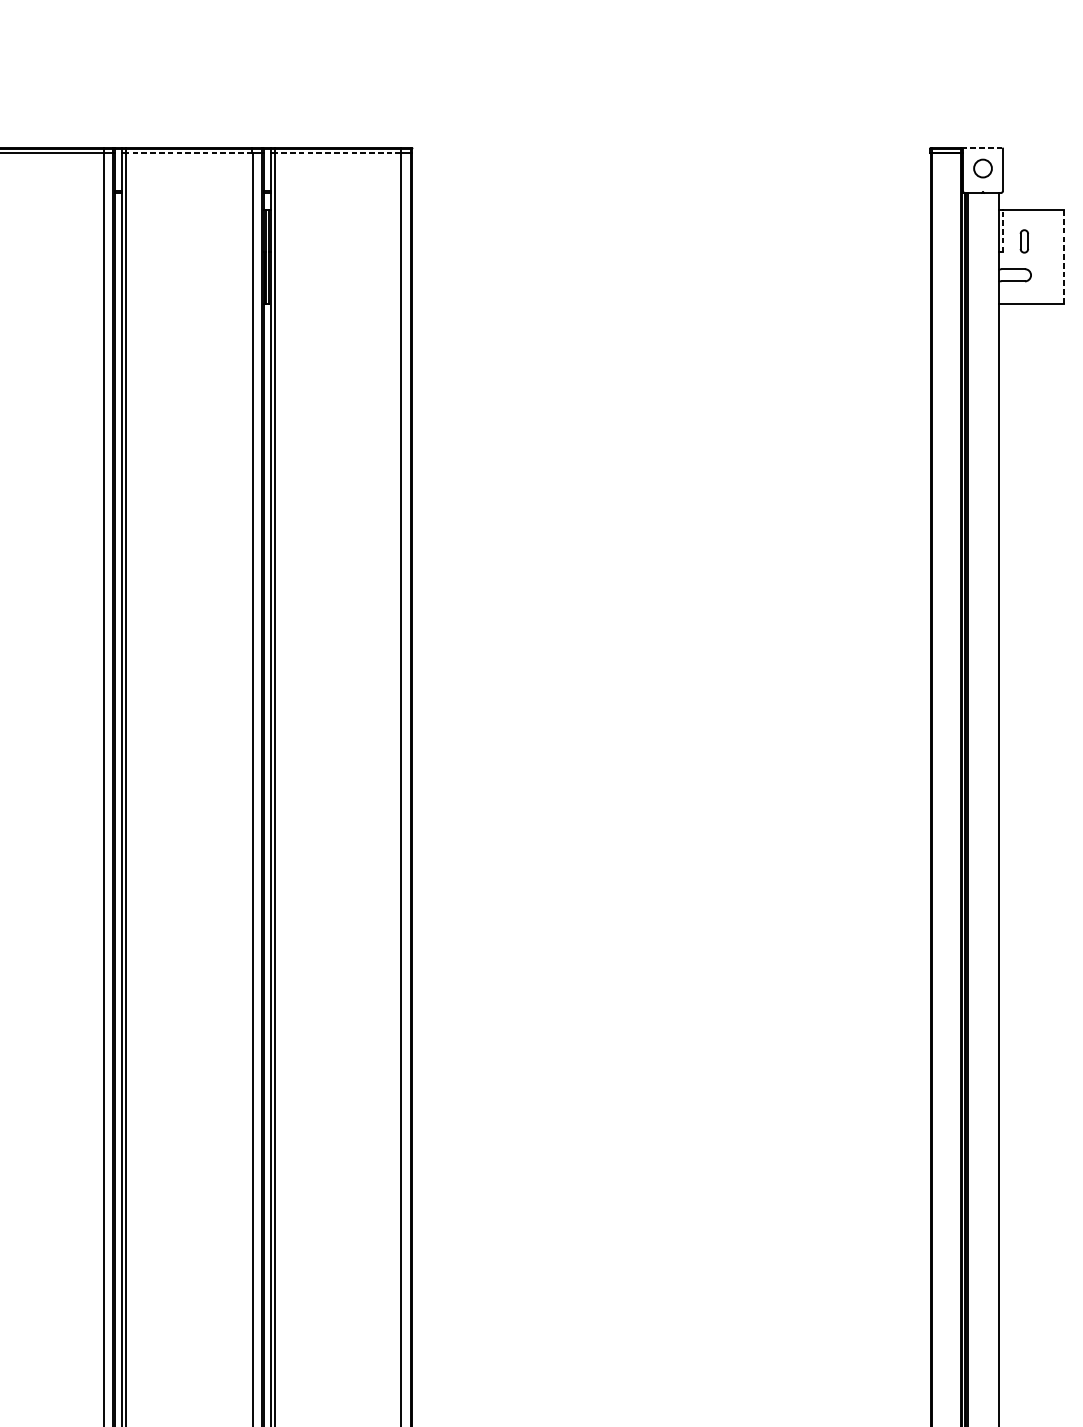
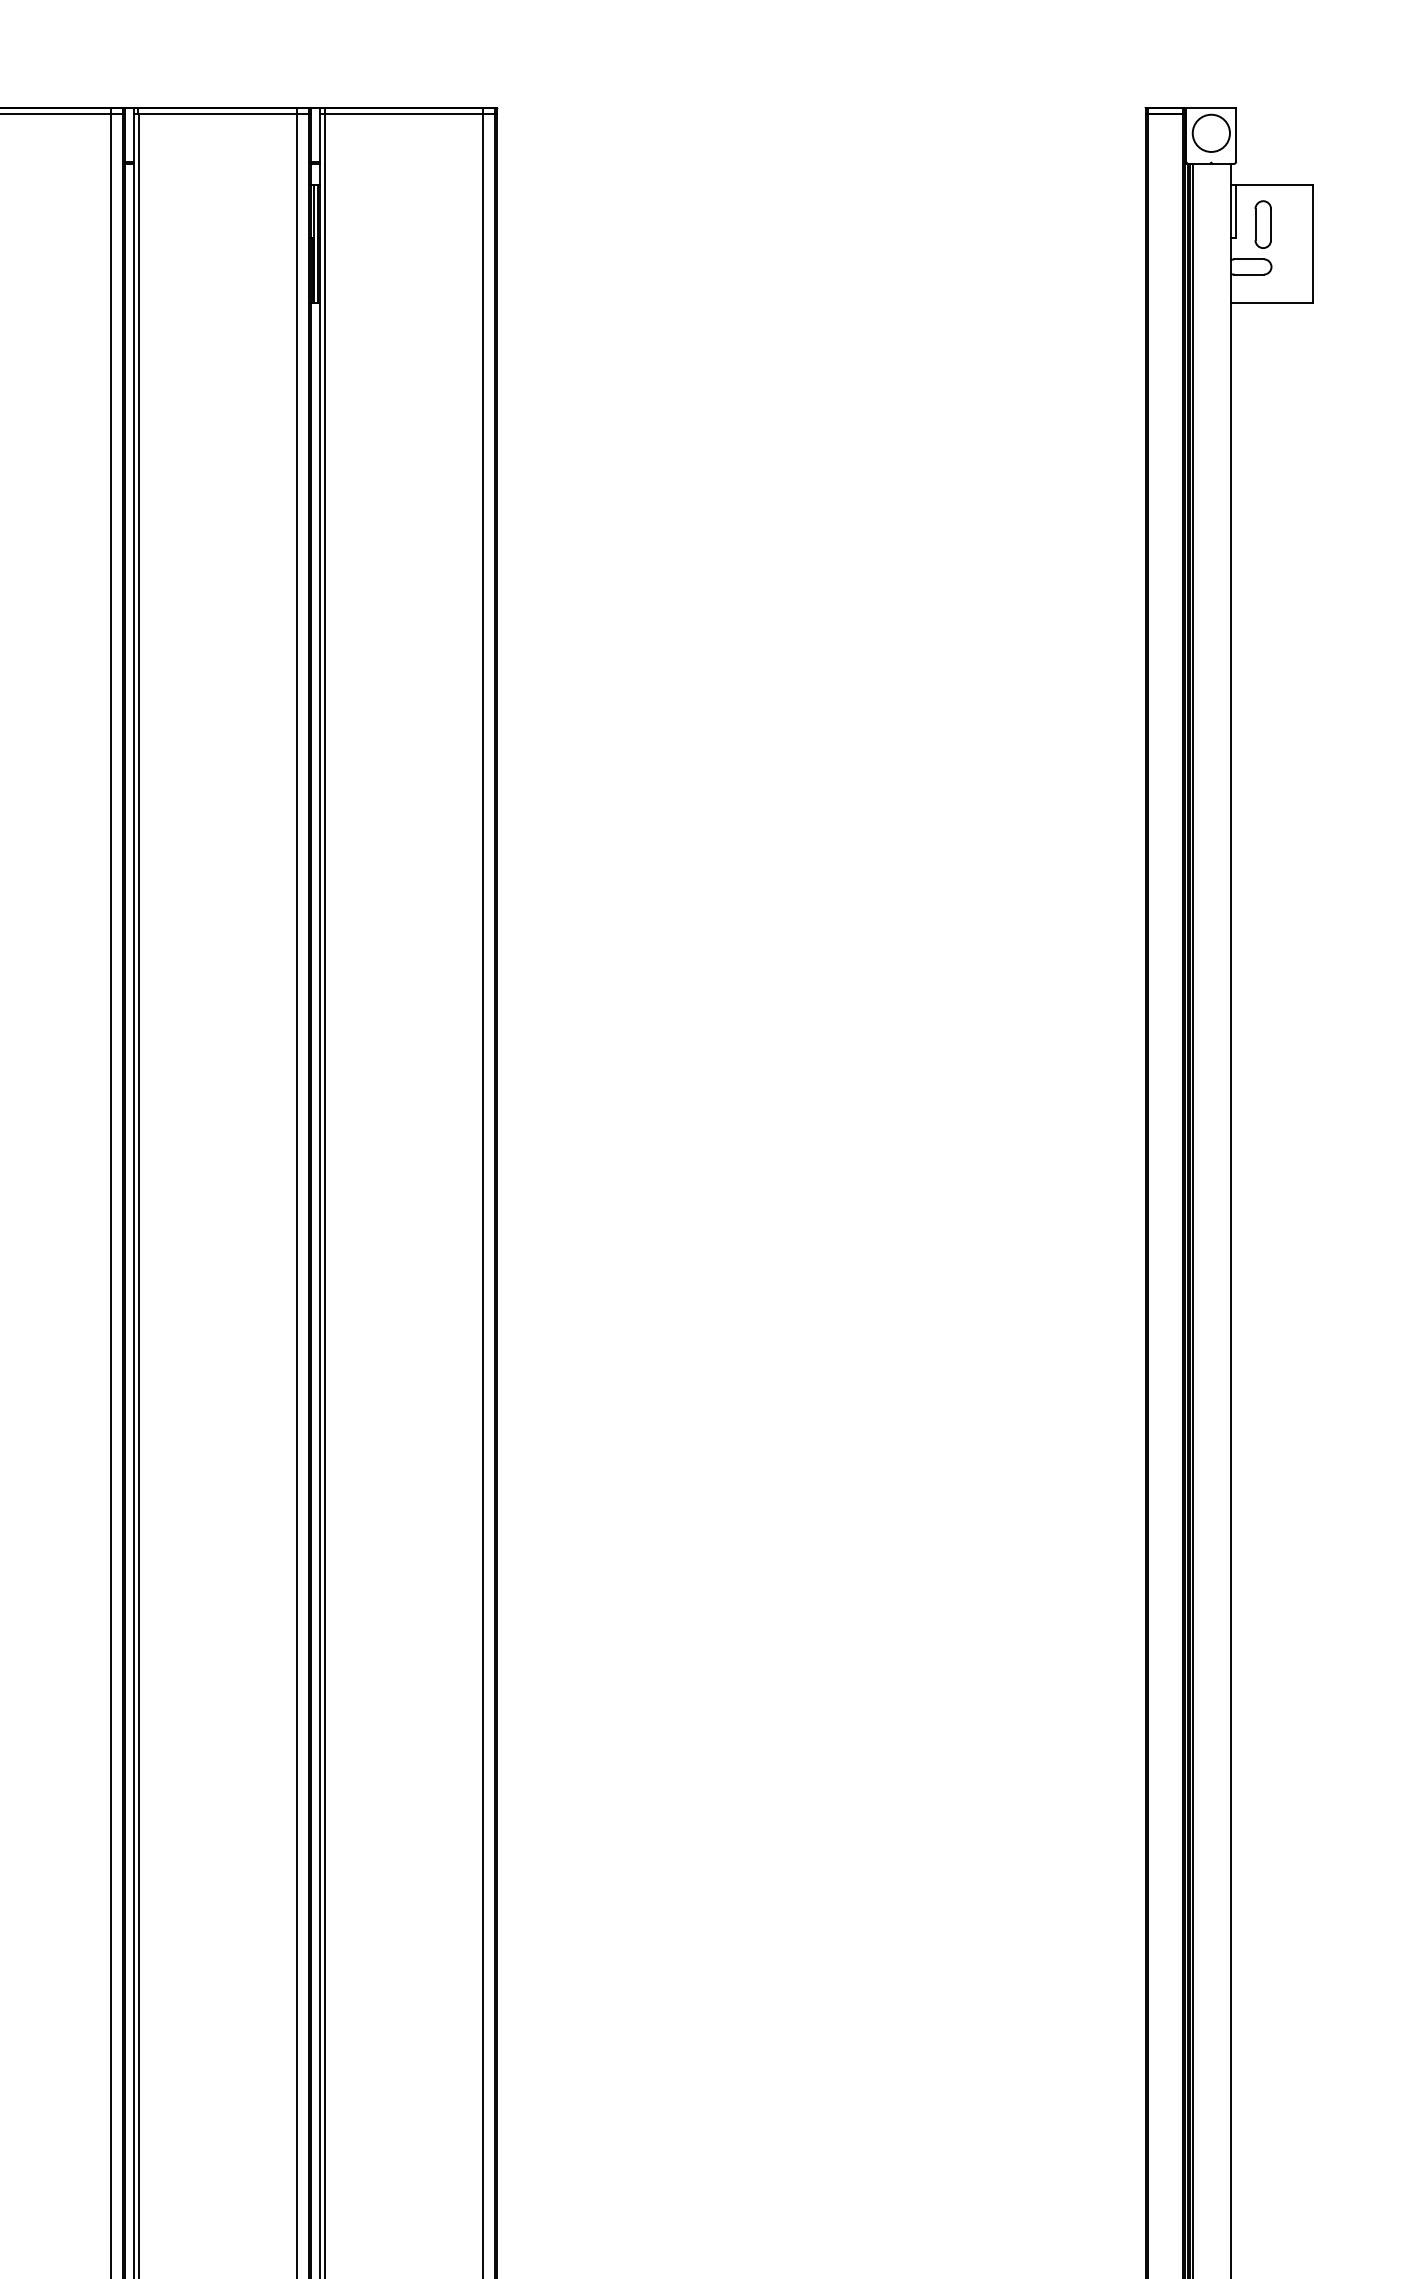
line: (982, 147) -> (1210, 107), dashed -> solid
line: (189, 152) -> (217, 113), dashed -> solid
line: (337, 152) -> (403, 113), dashed -> solid
circle: (982, 167) -> (1210, 132), size x1.67
line: (1003, 230) -> (1236, 211), dashed -> solid
part: (1023, 241) -> (1262, 224), size x1.67
line: (1063, 257) -> (1312, 244), dashed -> solid

